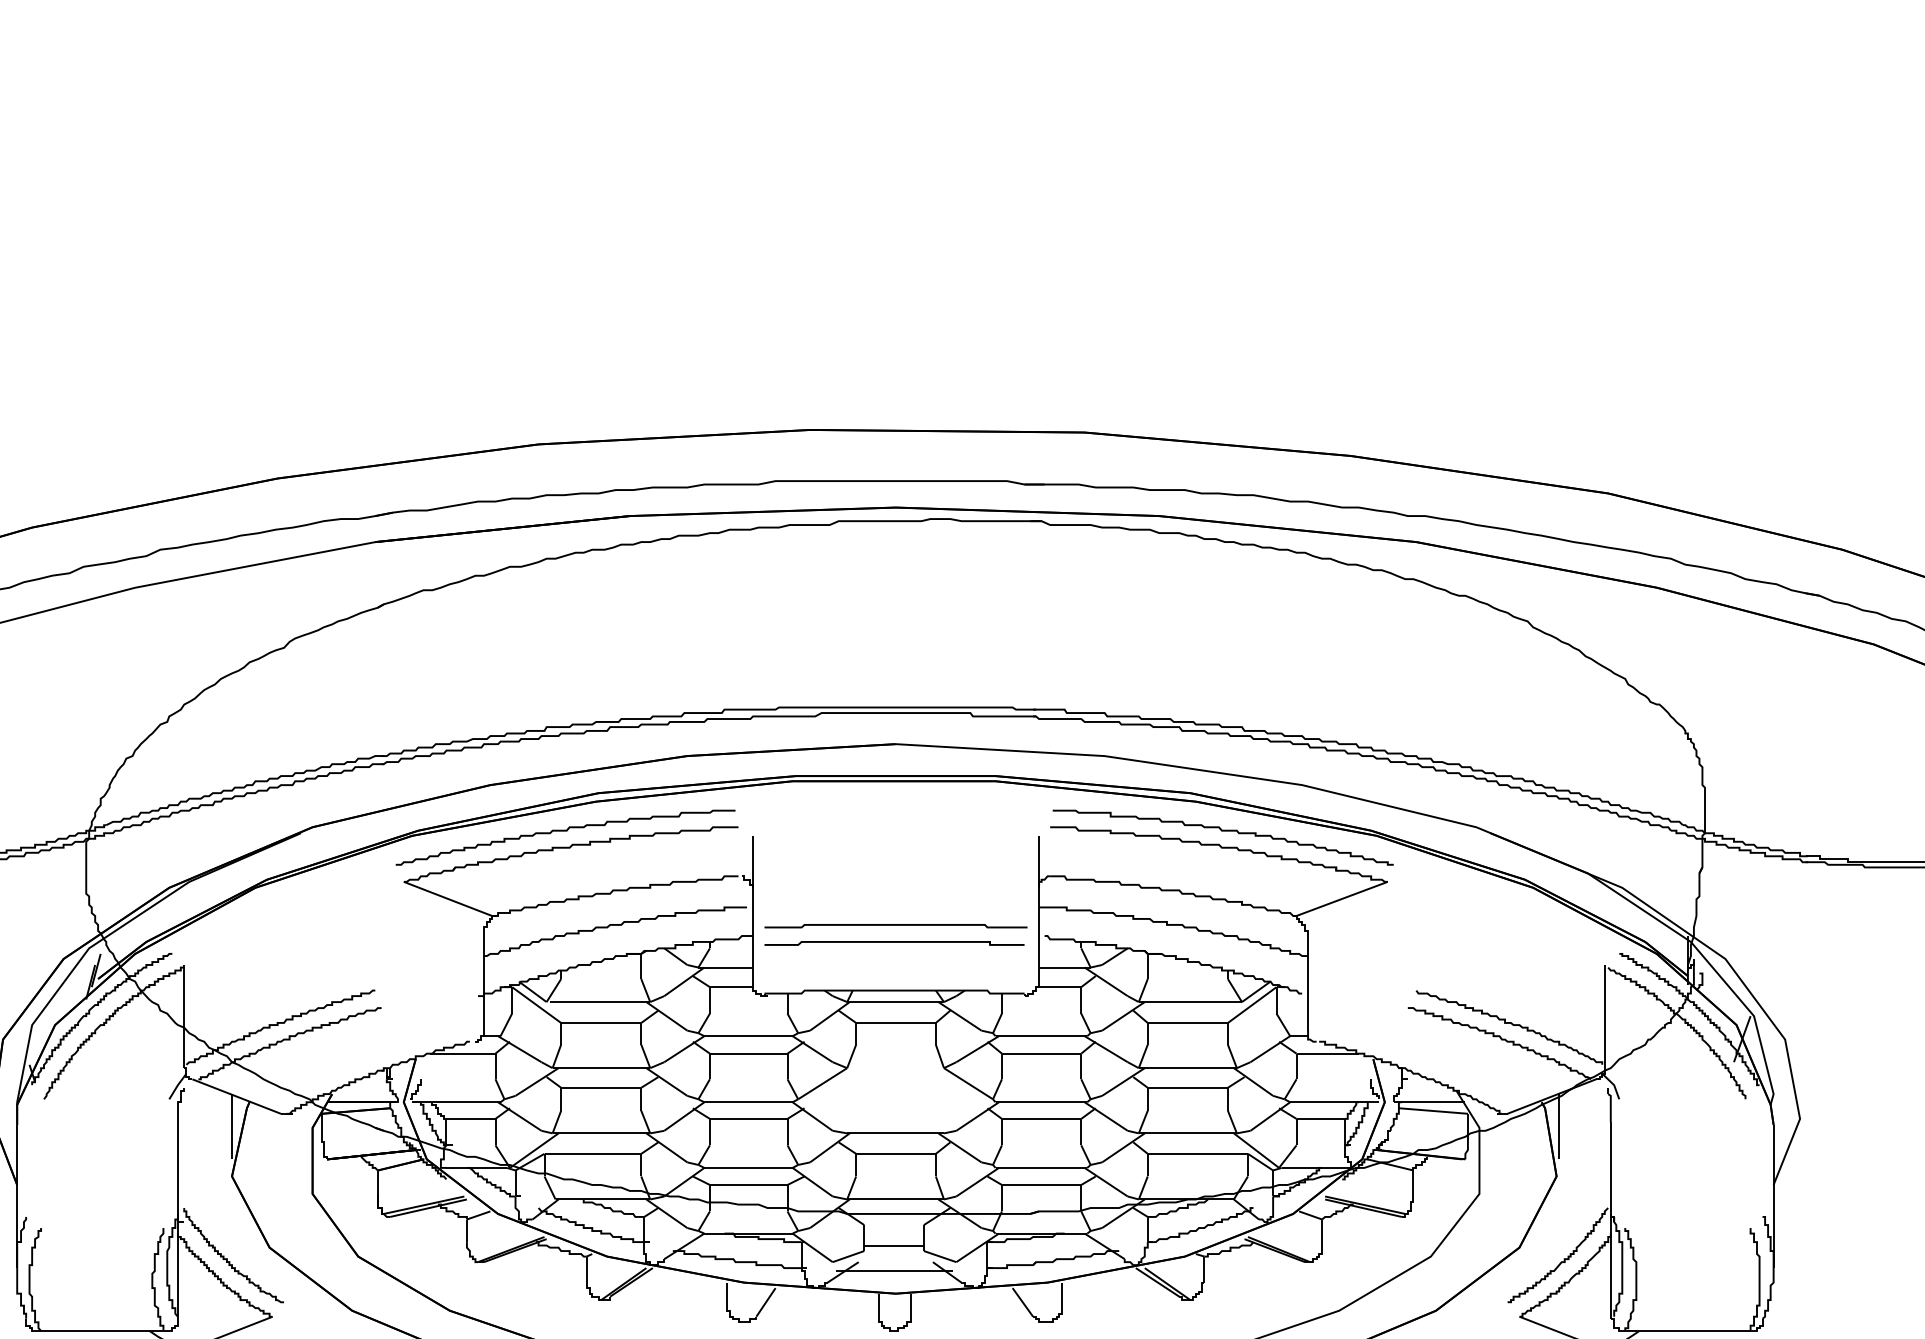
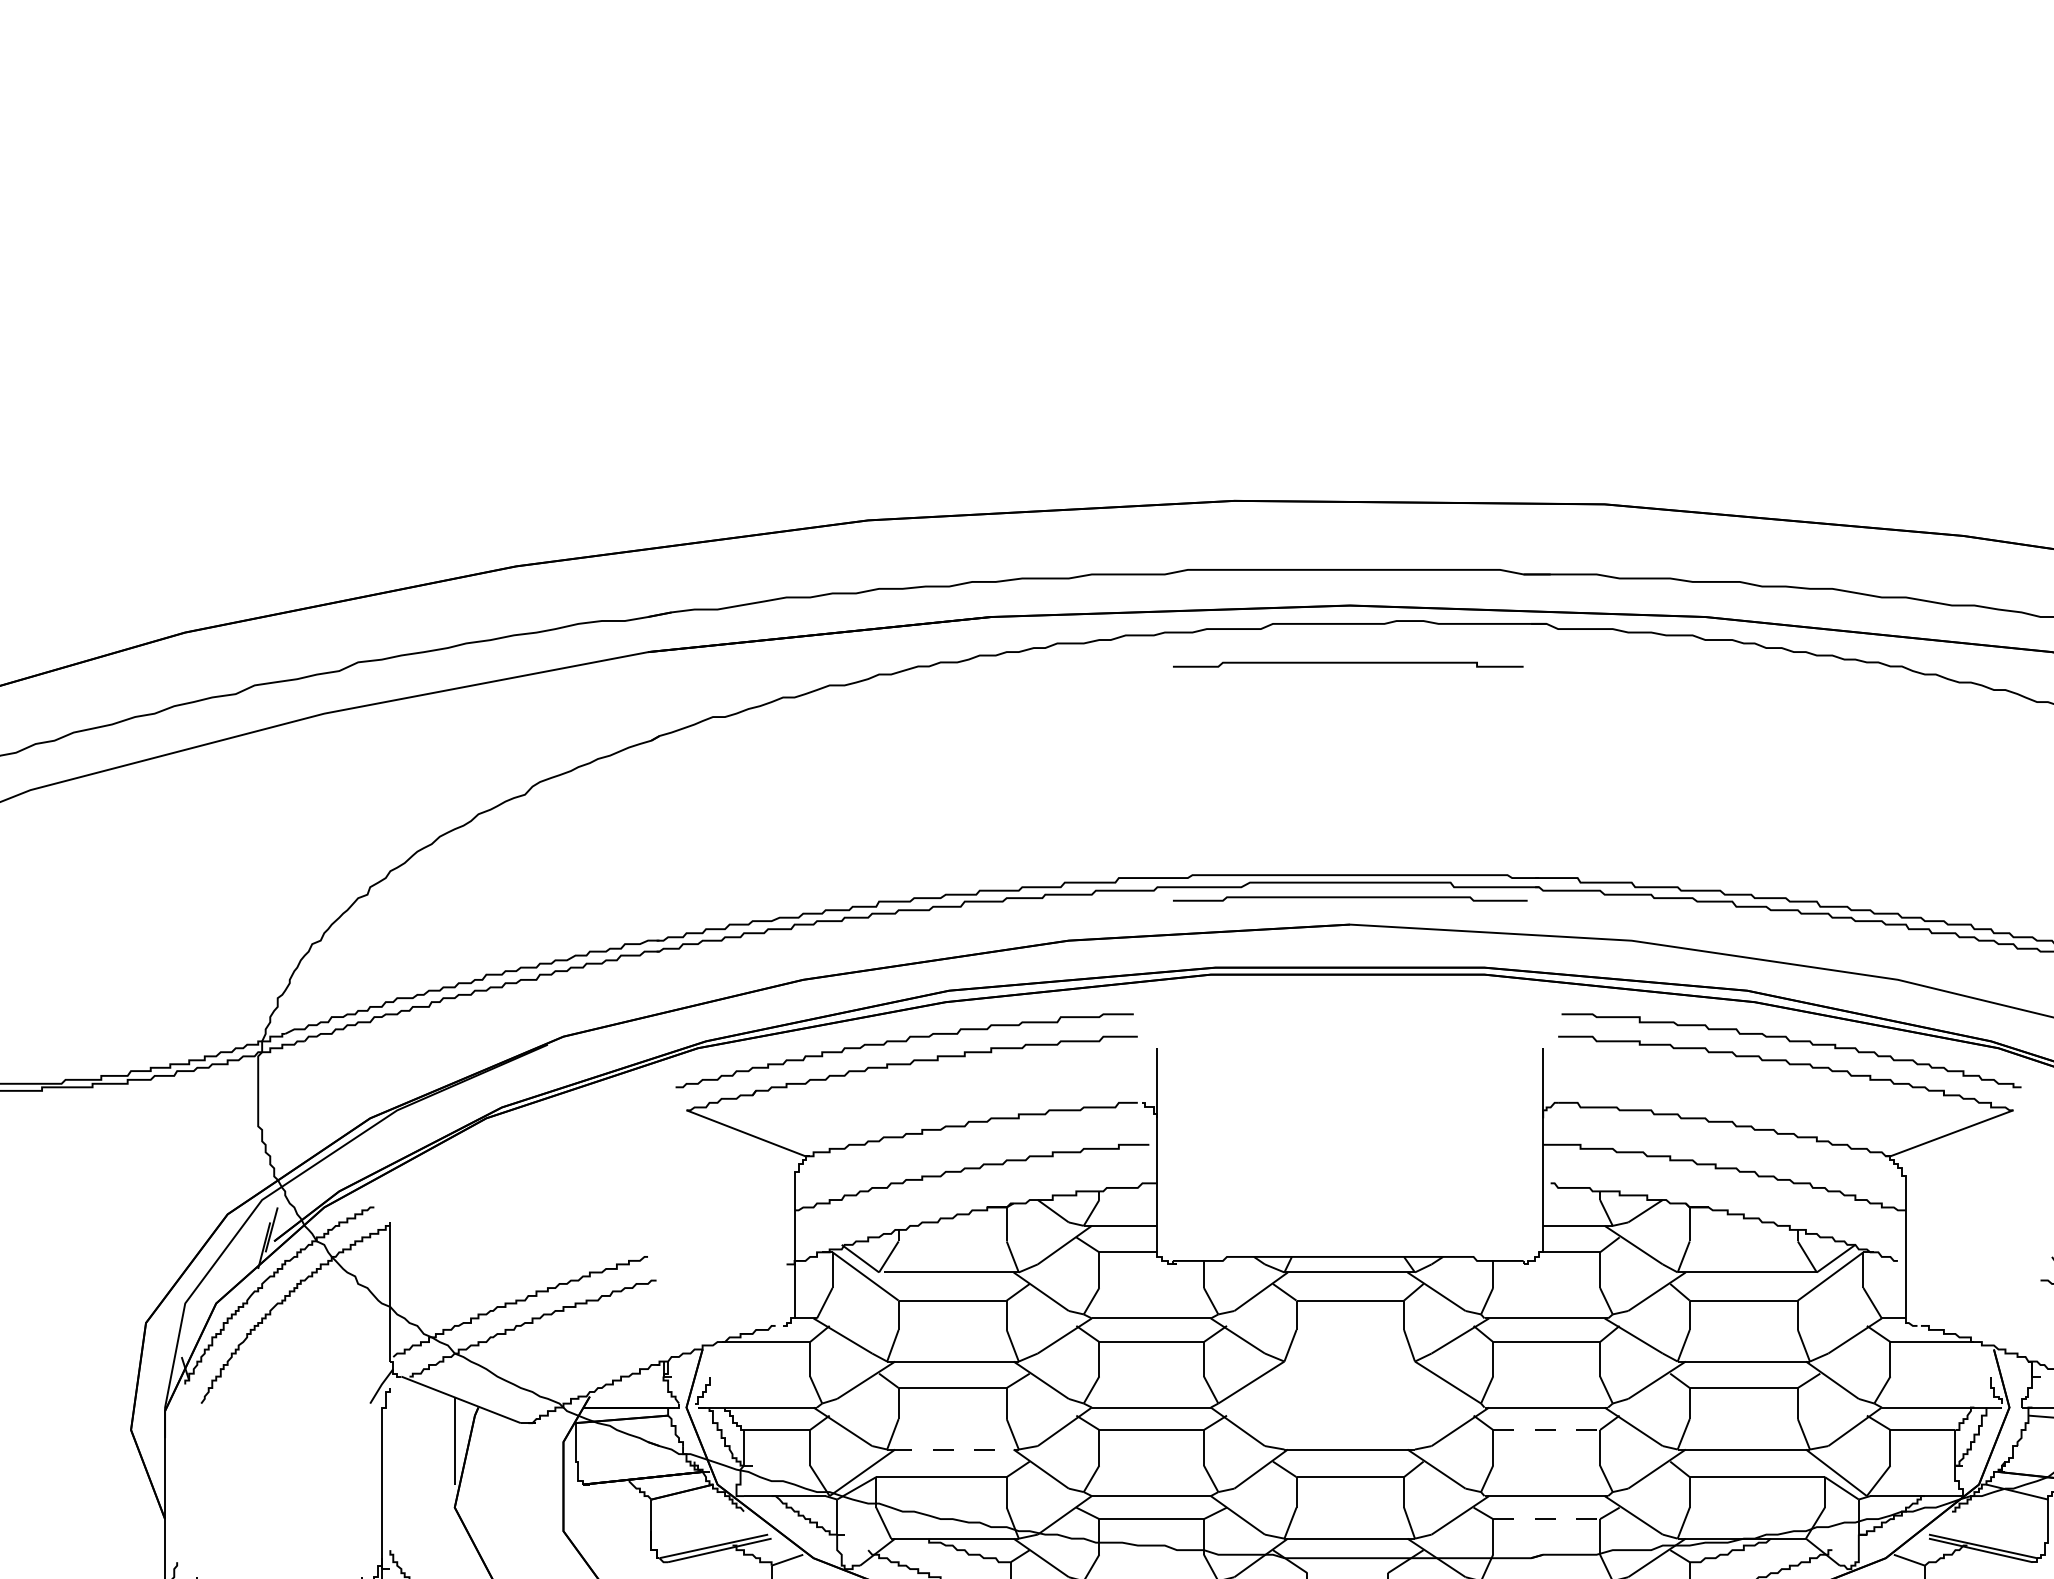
curve: (895, 925) -> (1349, 898), moved
curve: (894, 942) -> (1348, 663), moved
line: (1041, 1118) -> (1546, 1429), solid -> dashed
line: (601, 1133) -> (953, 1449), solid -> dashed
line: (1041, 1184) -> (1546, 1518), solid -> dashed

